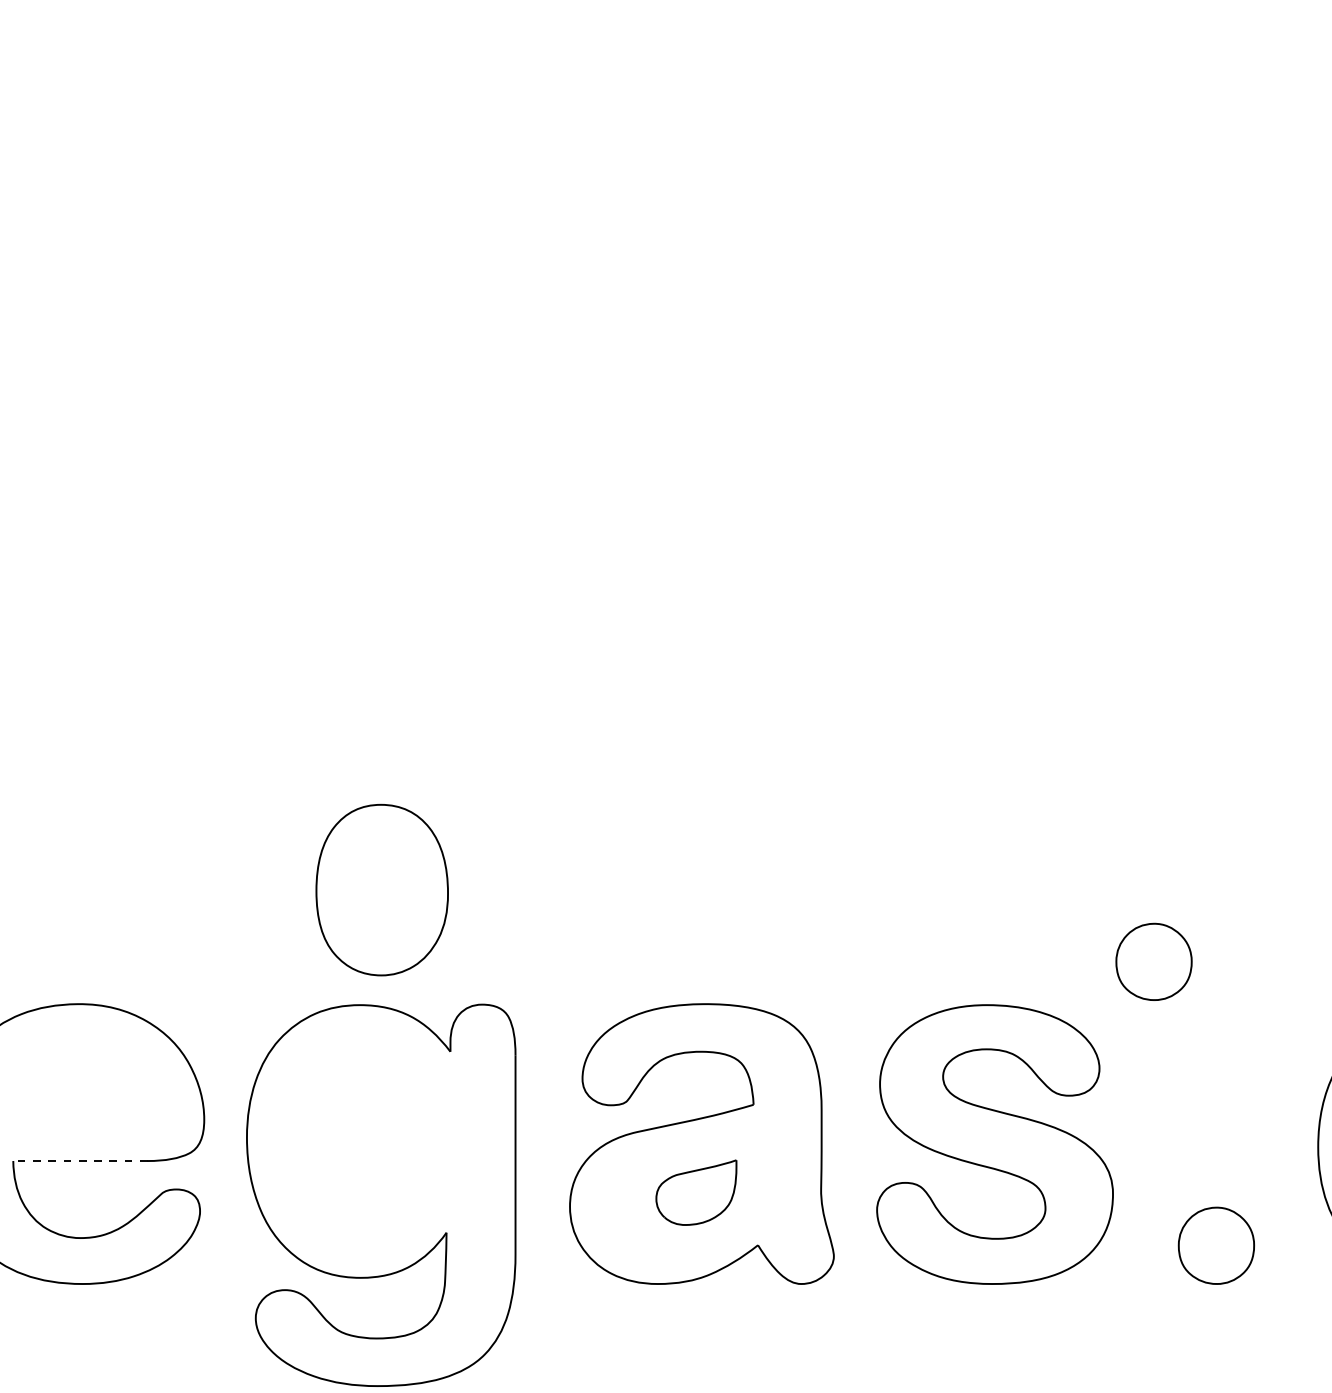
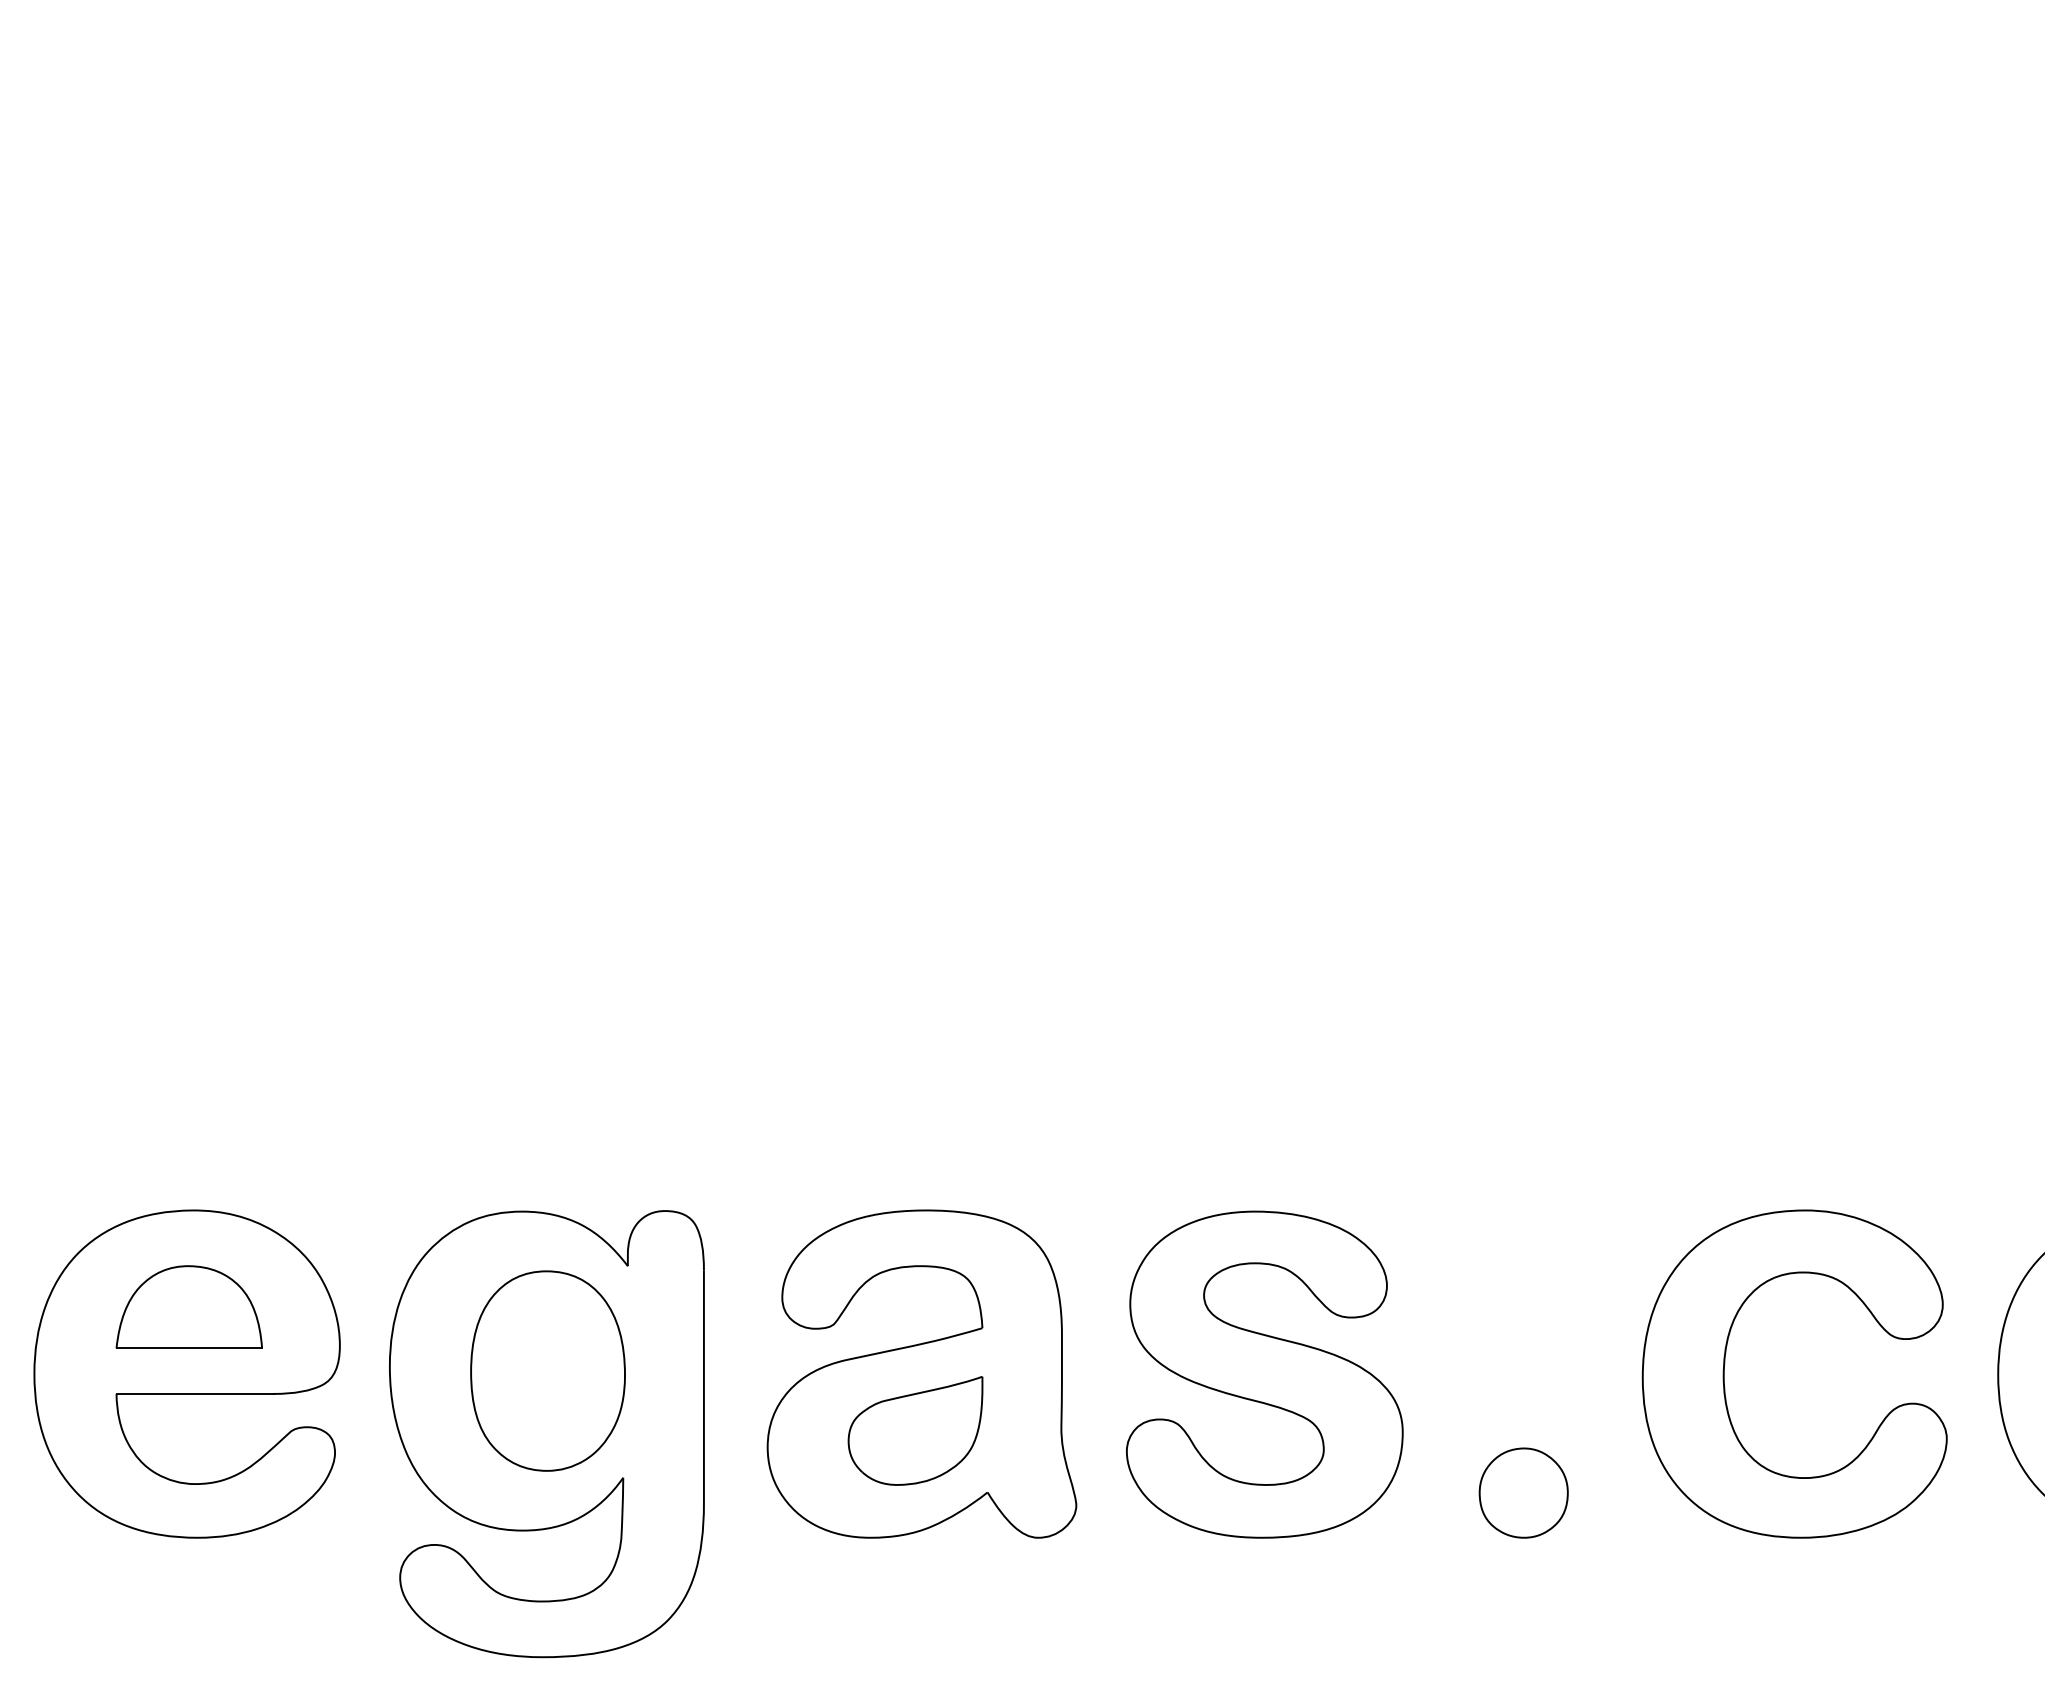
part: (381, 889) -> (547, 1370), moved
part: (1153, 961) -> (1450, 1160), removed
part: (74, 1086) -> (188, 1306), added
line: (80, 1160) -> (195, 1393), dashed -> solid
part: (696, 1192) -> (915, 1430), size x1.43

